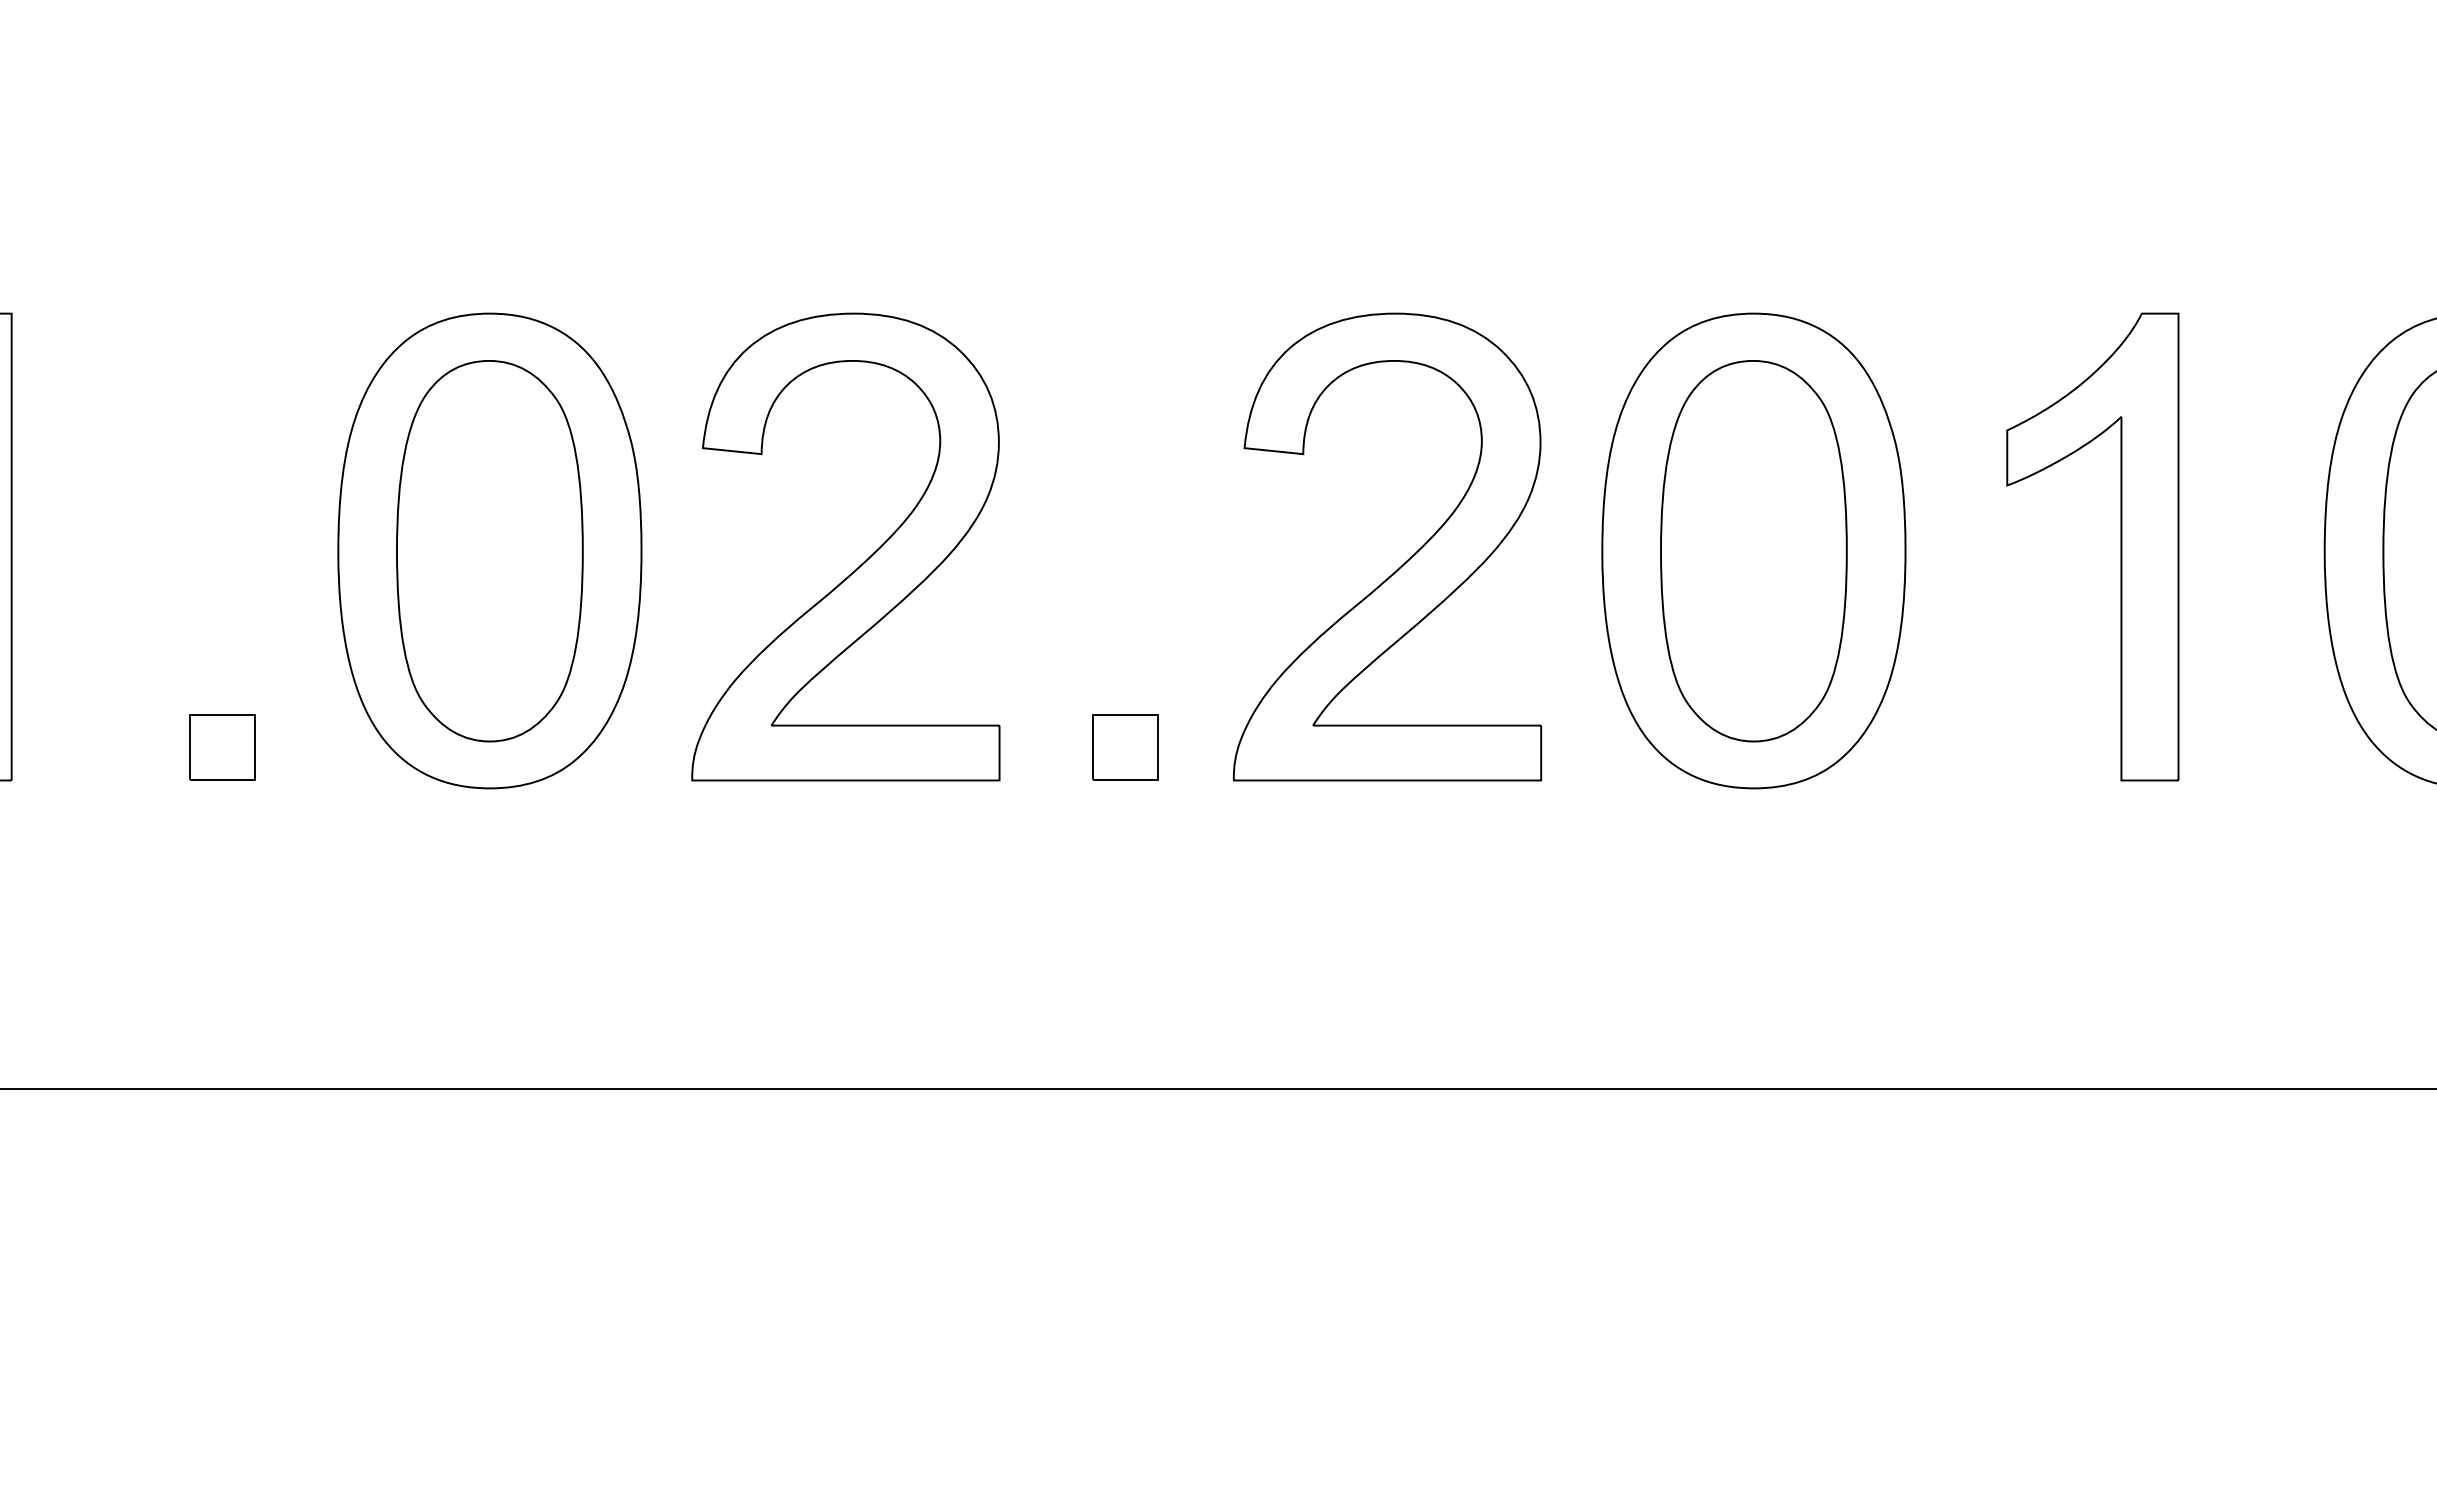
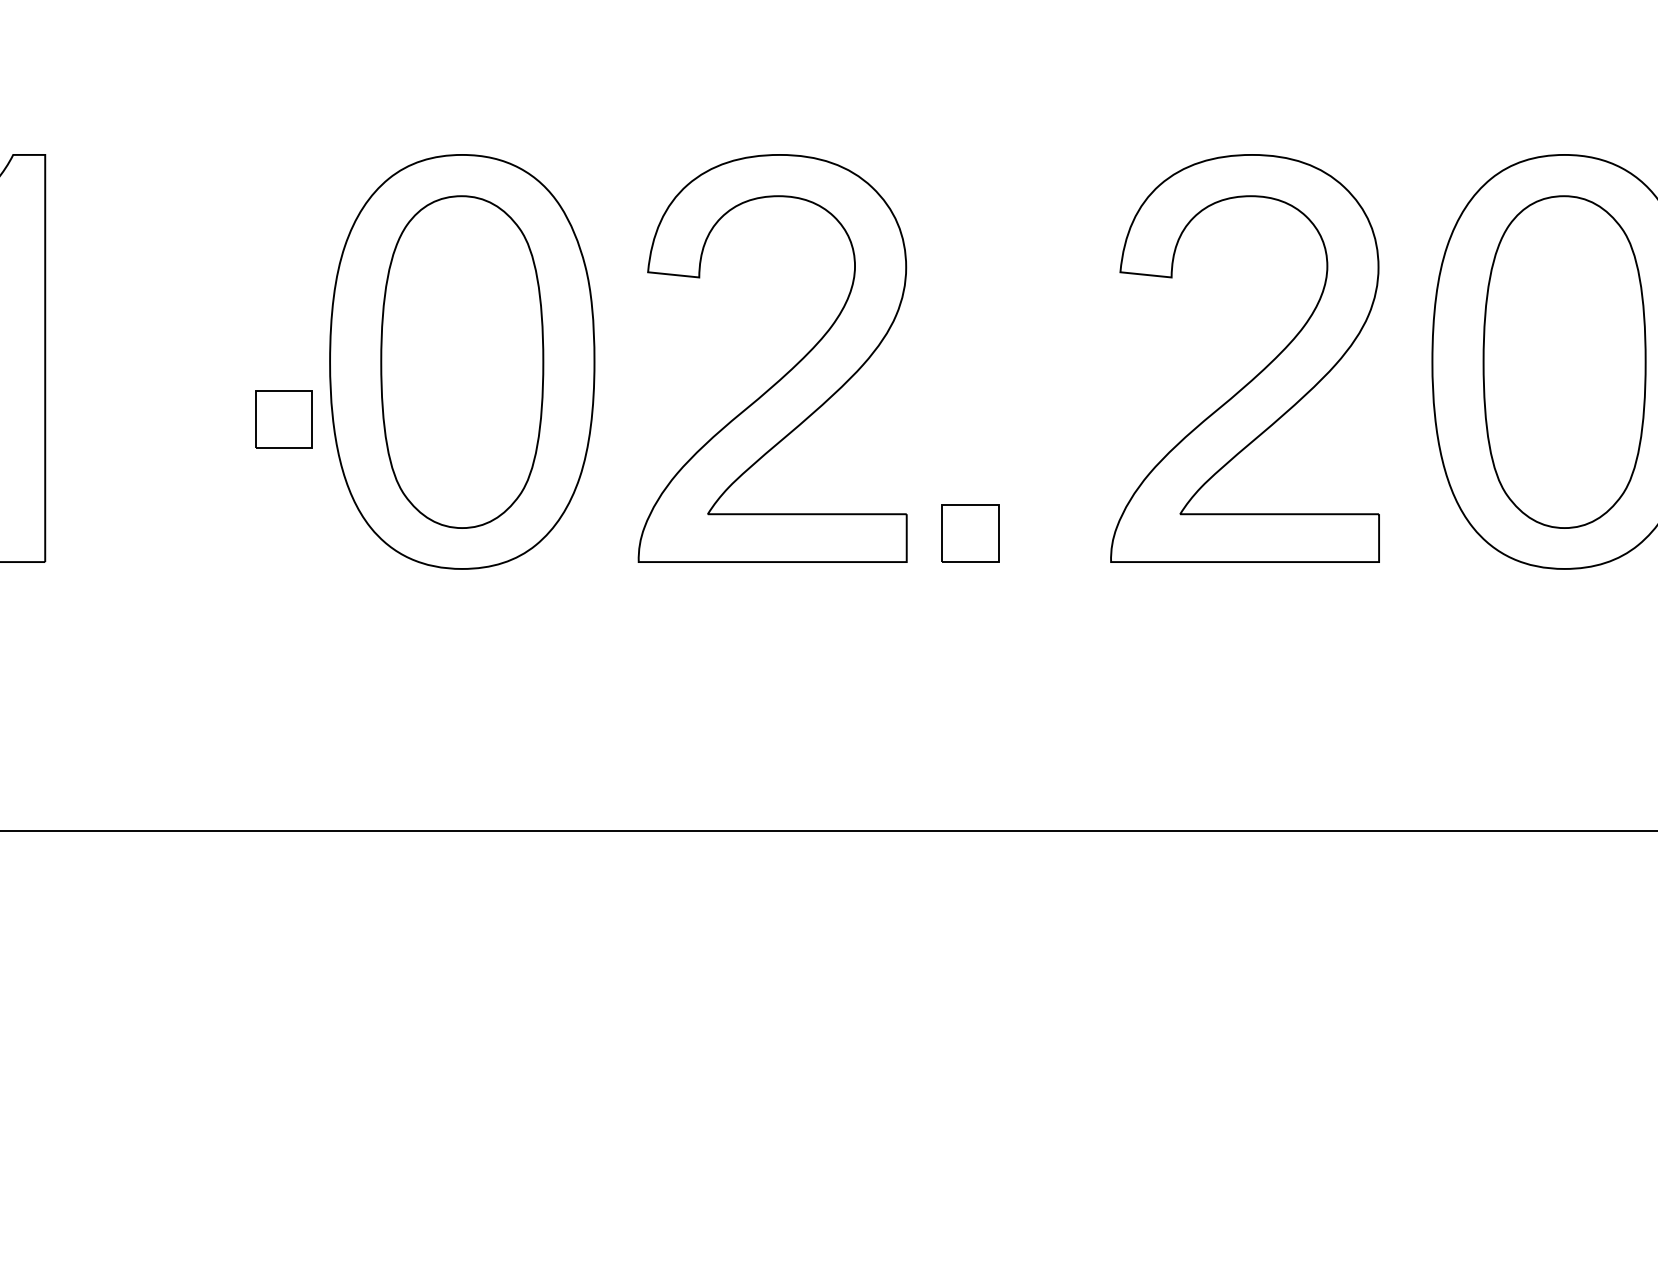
part: (222, 747) -> (284, 419), moved
part: (1125, 747) -> (970, 533), moved

